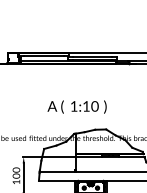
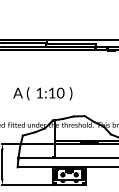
text: (76, 106) -> (42, 93), moved

